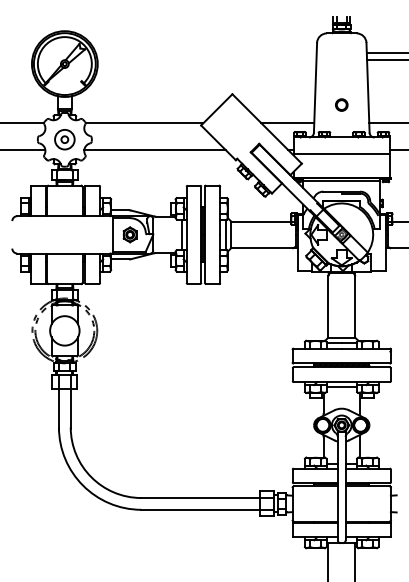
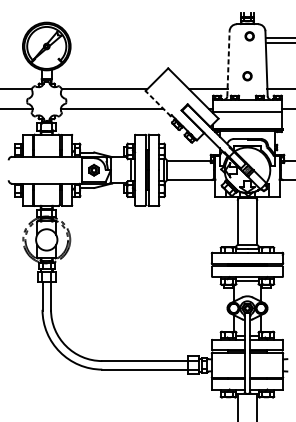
circle: (344, 49) -> (249, 35), added
line: (315, 87) -> (228, 63), solid -> dashed
part: (64, 139) -> (46, 101), removed
line: (218, 142) -> (158, 103), solid -> dashed

